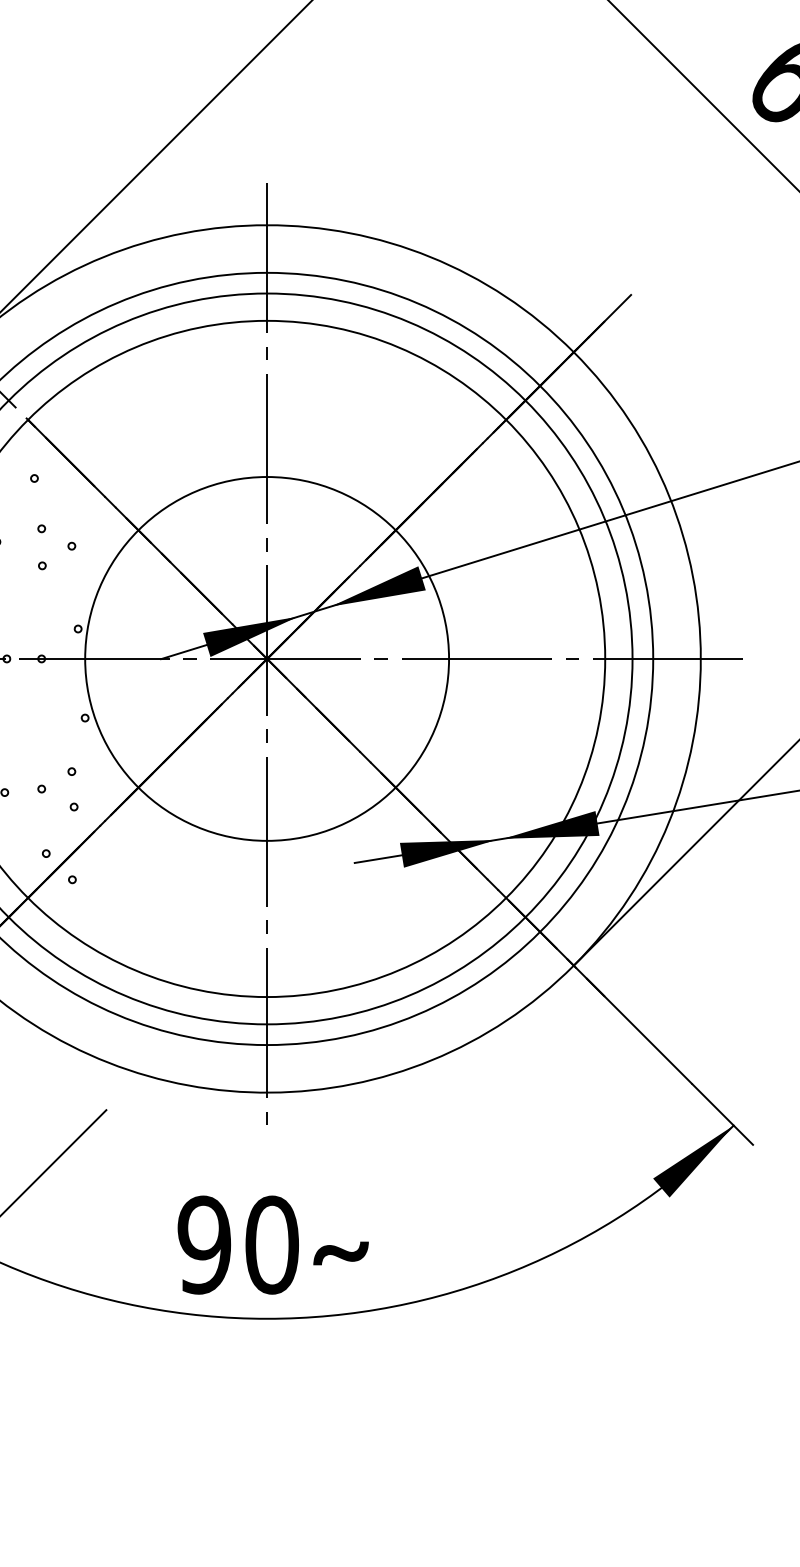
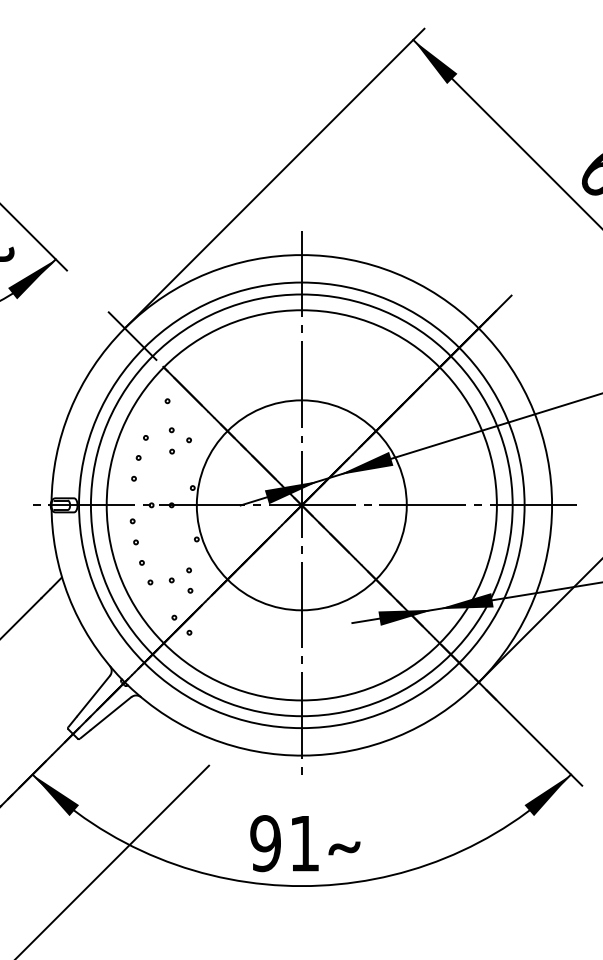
text: (271, 1244) -> (304, 843), 90 -> 91

